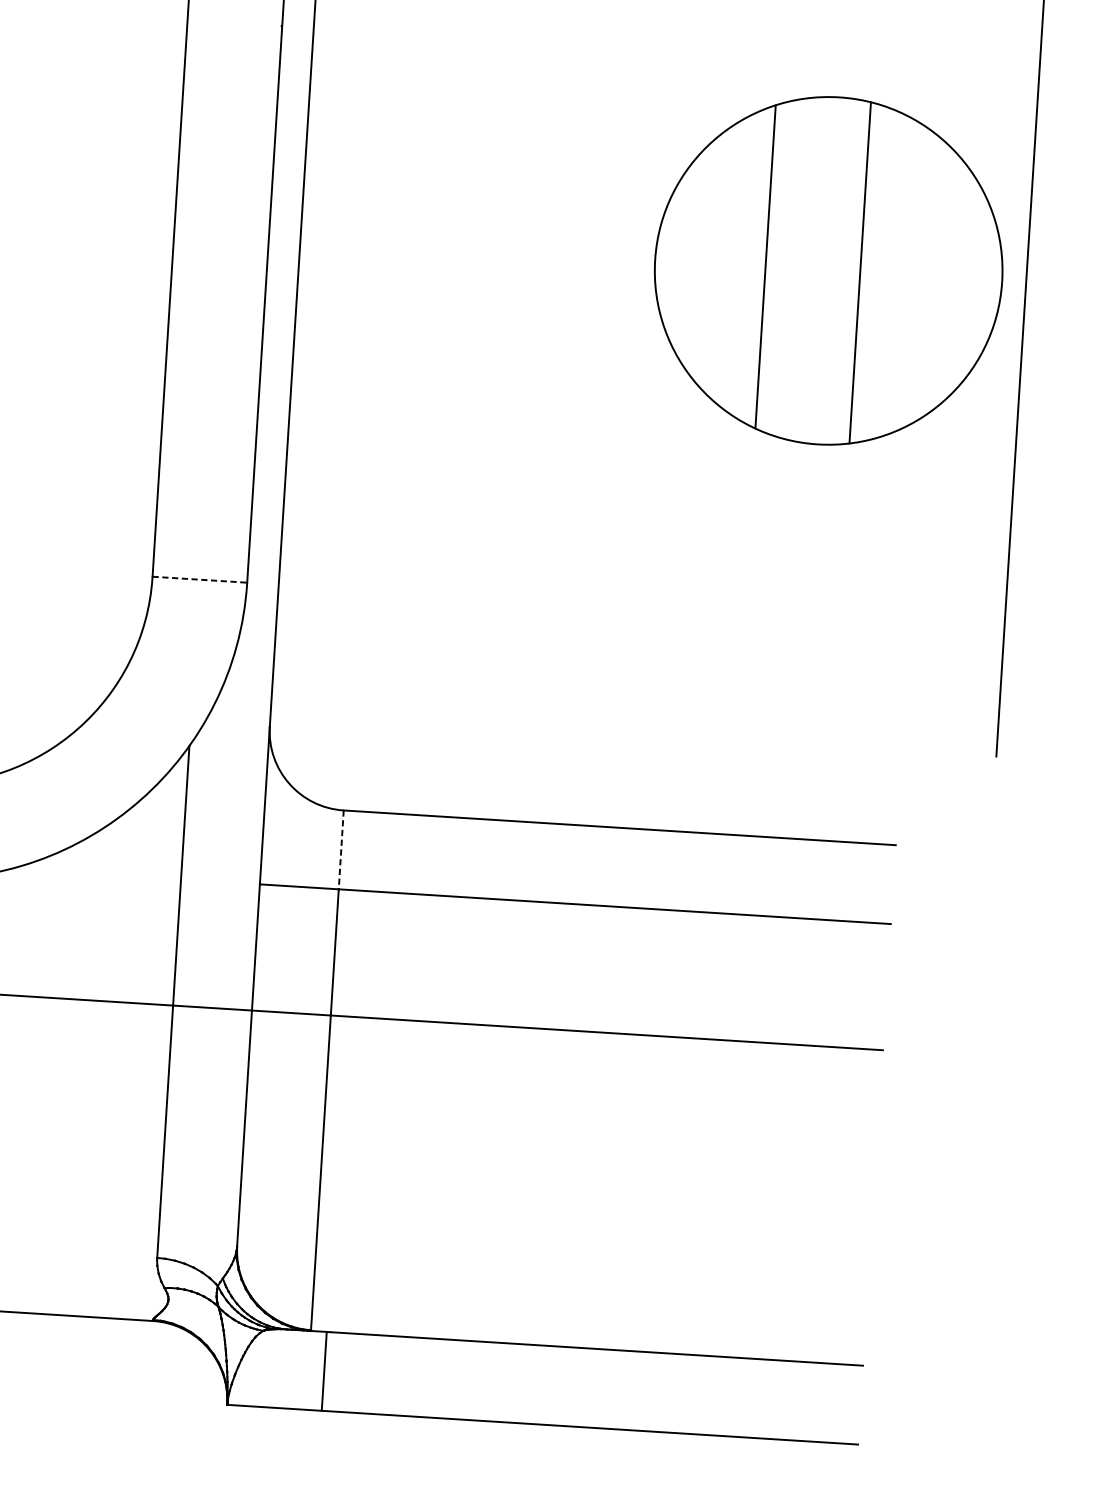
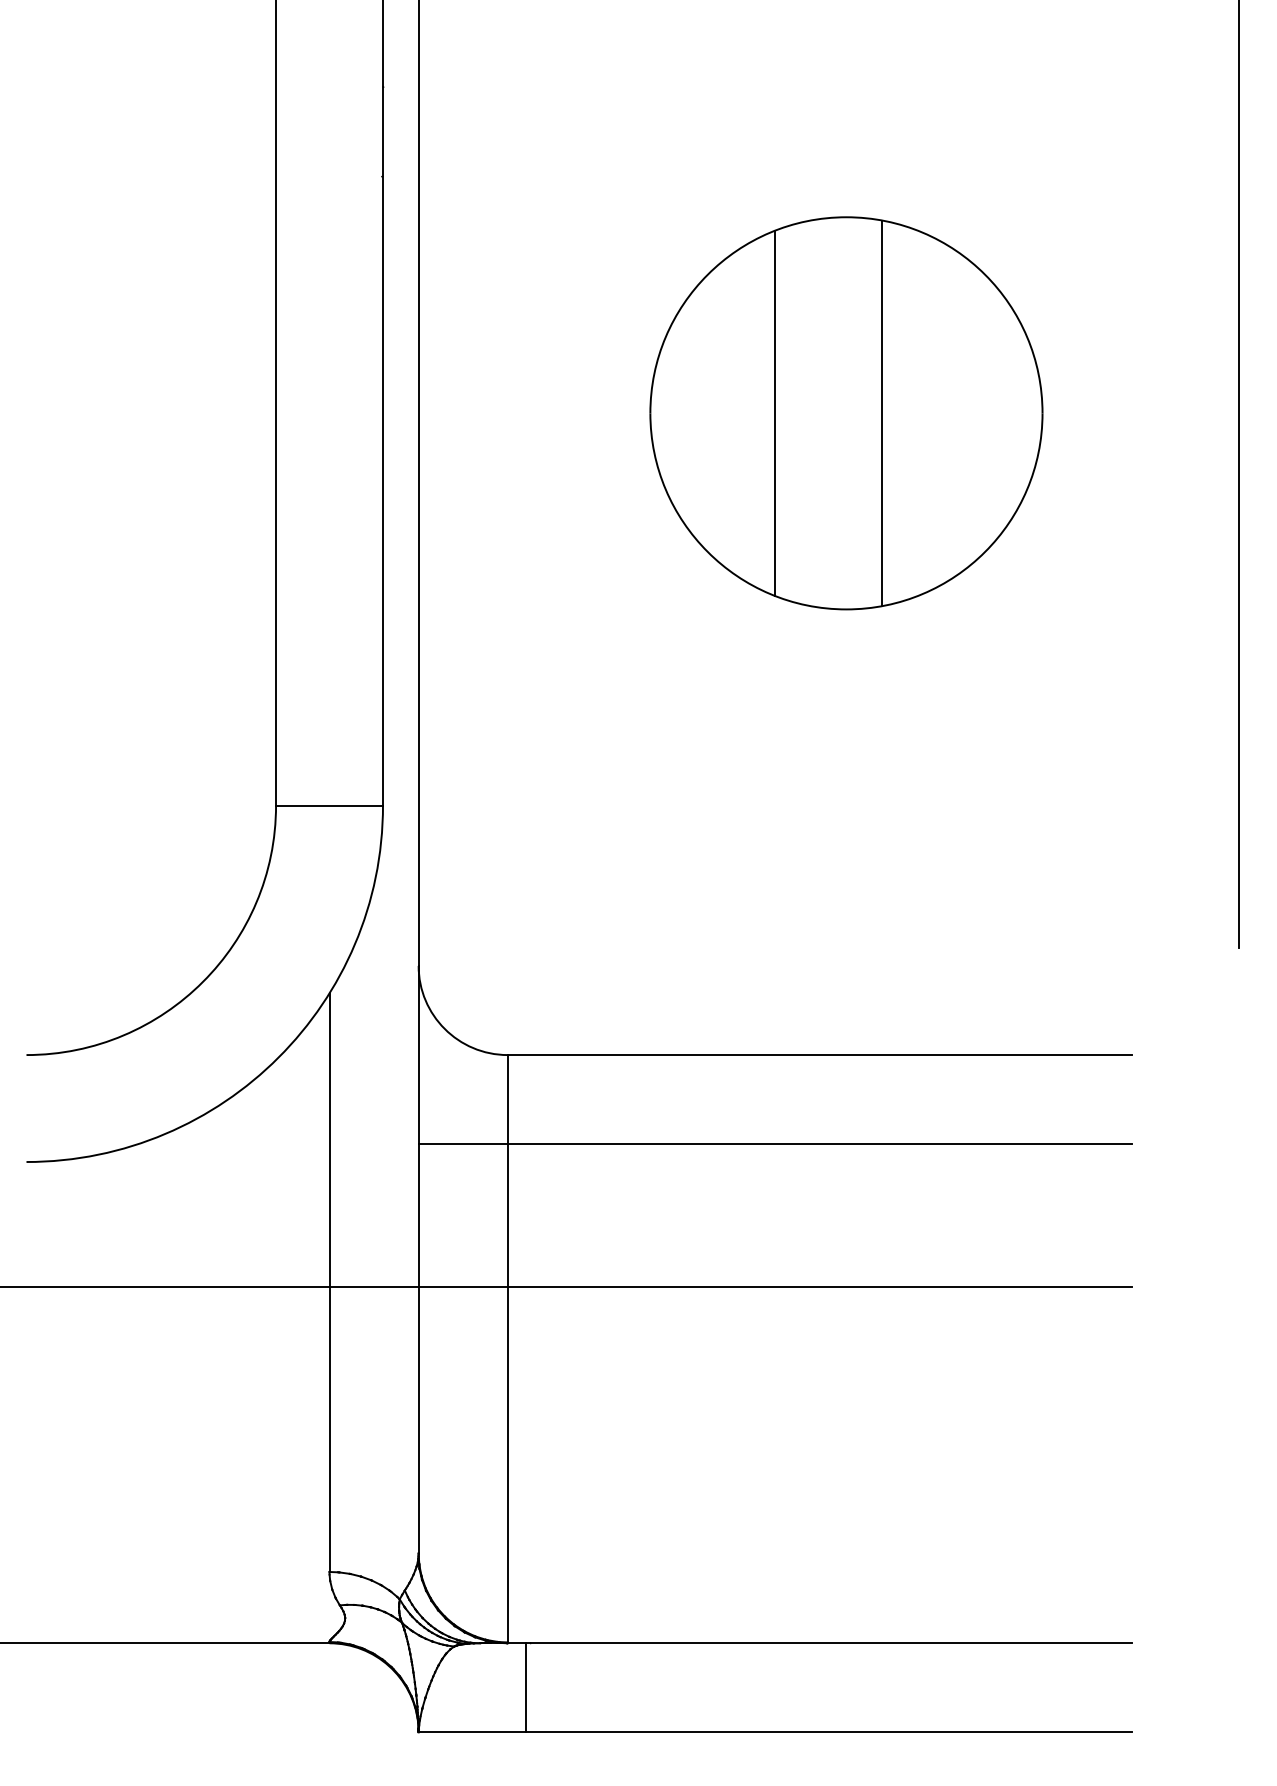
part: (828, 271) -> (846, 413), moved
line: (200, 579) -> (330, 805), dashed -> solid
line: (341, 849) -> (507, 1099), dashed -> solid

